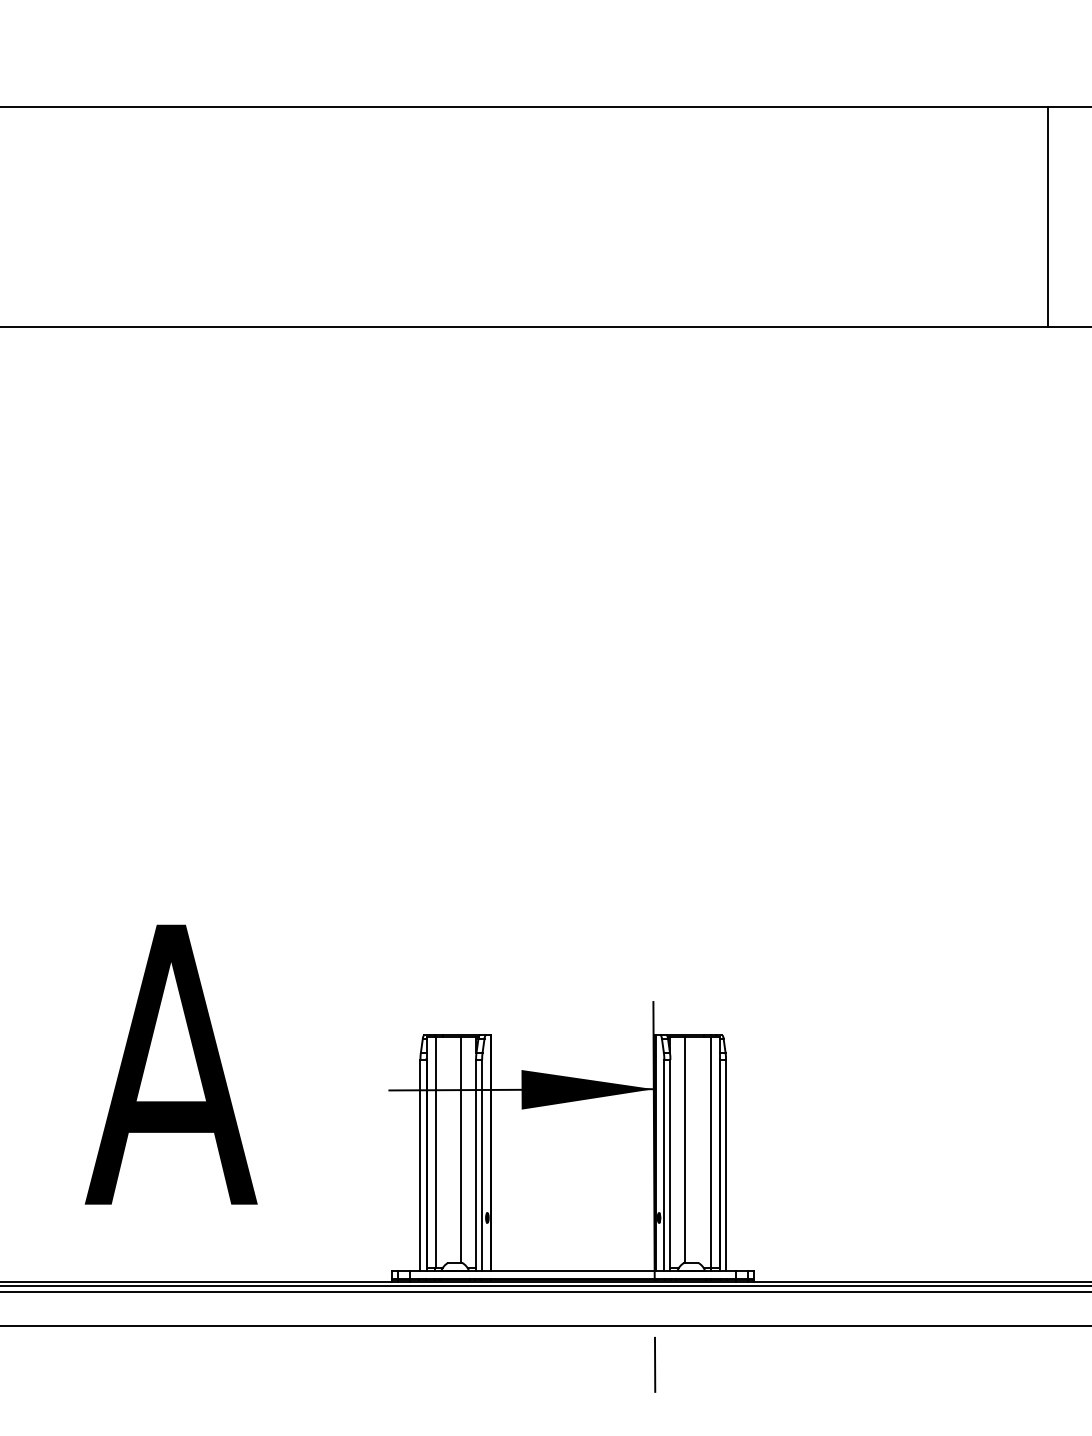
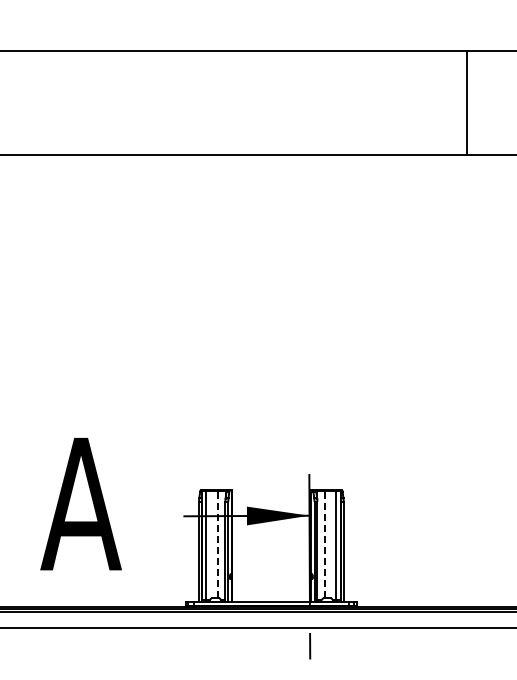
line: (1048, 216) -> (467, 102), moved
line: (461, 1150) -> (218, 544), solid -> dashed
line: (685, 1150) -> (324, 544), solid -> dashed

